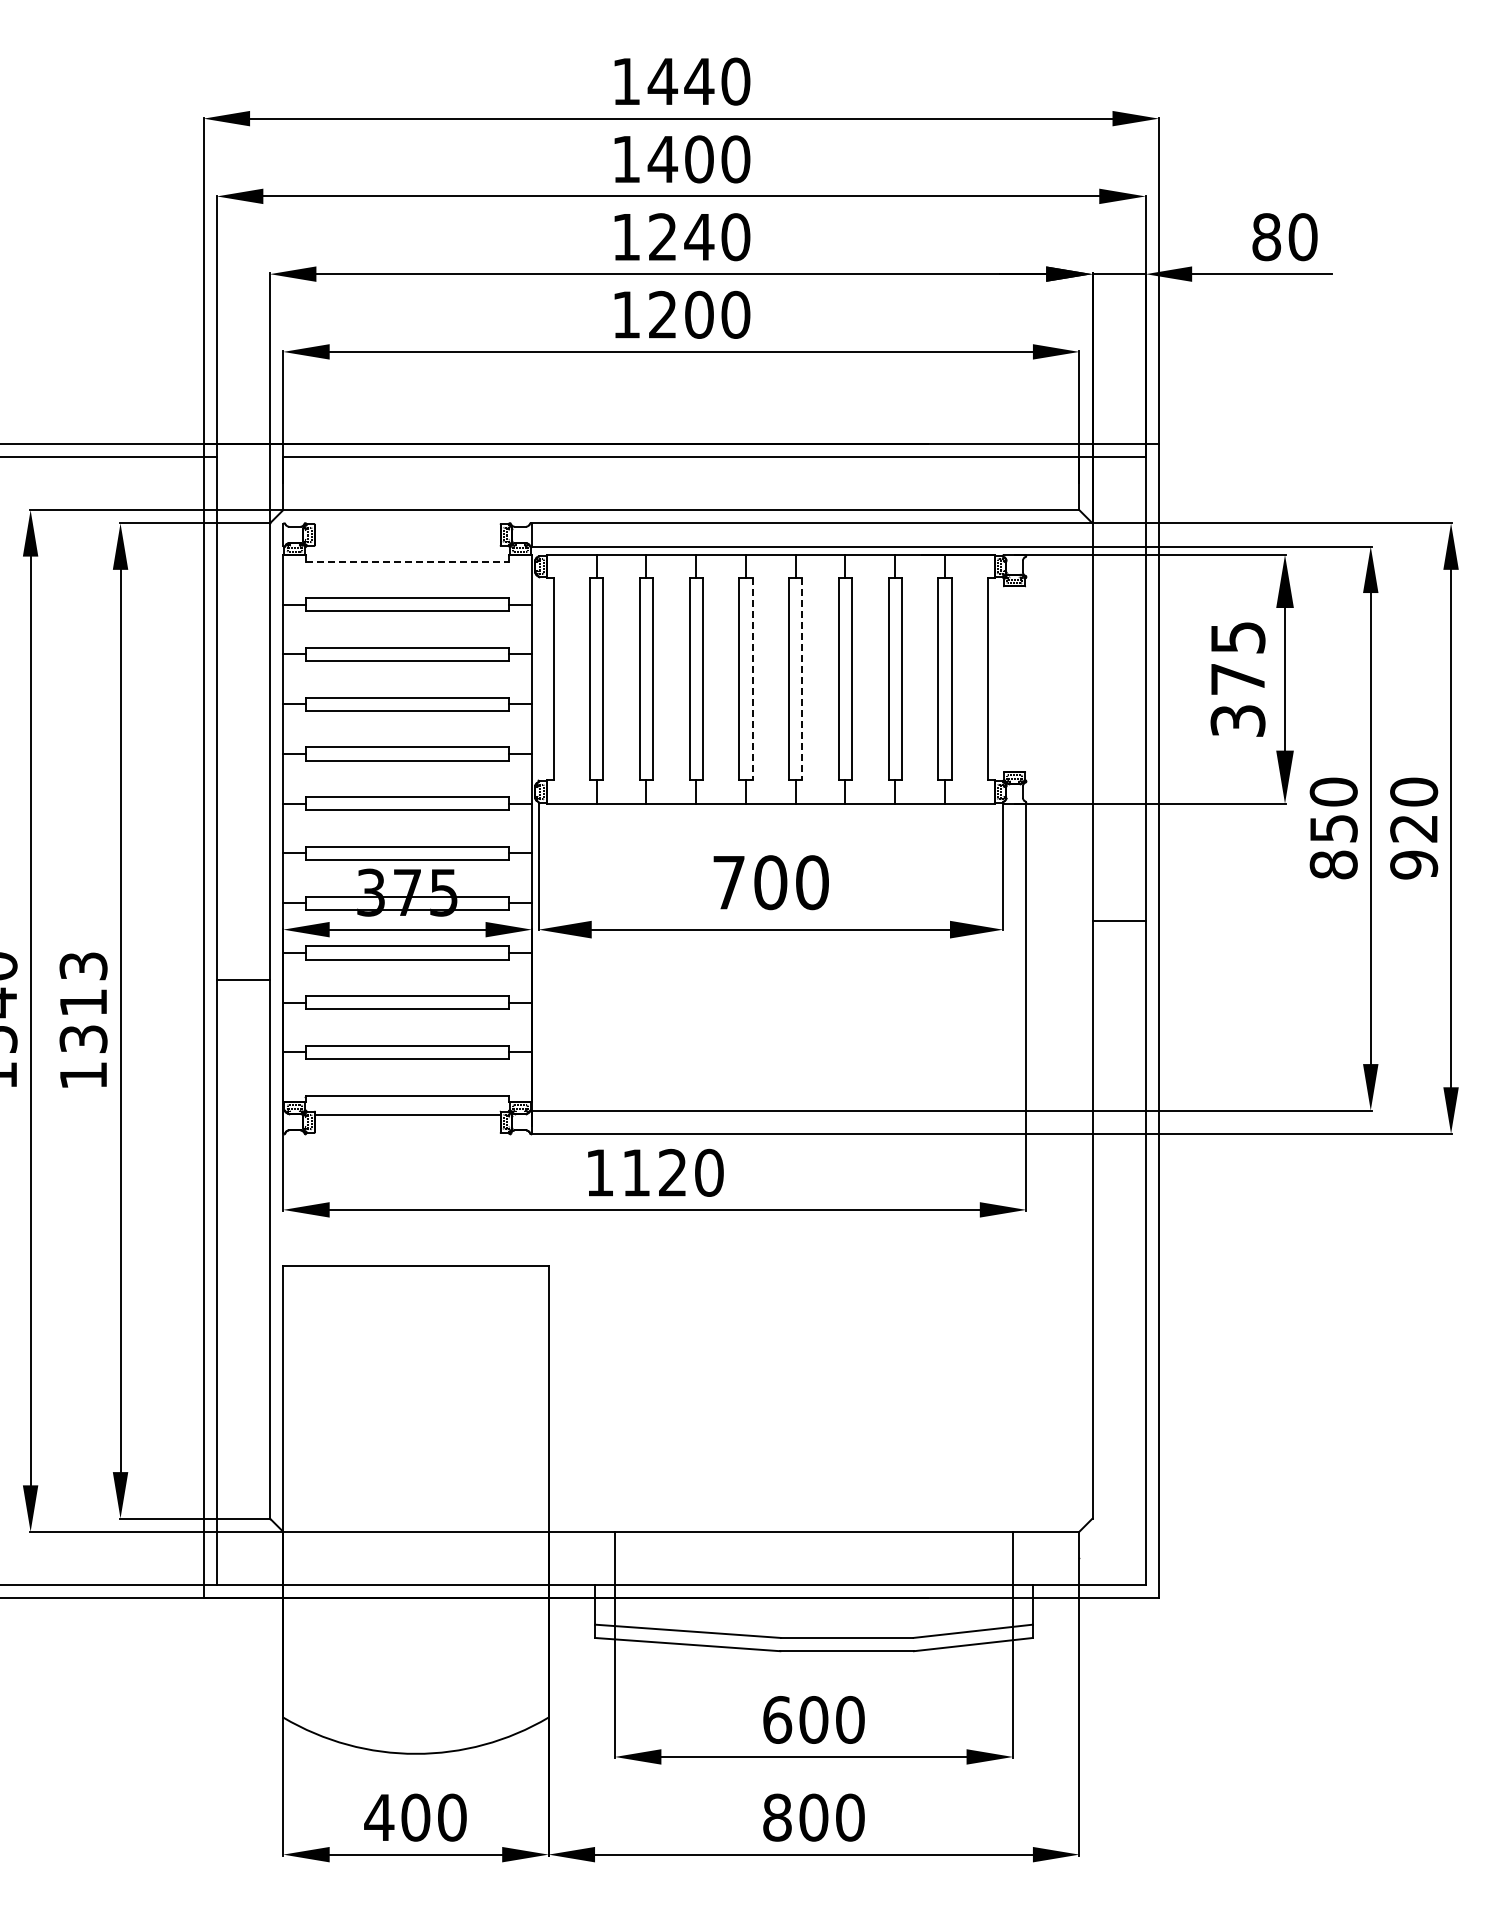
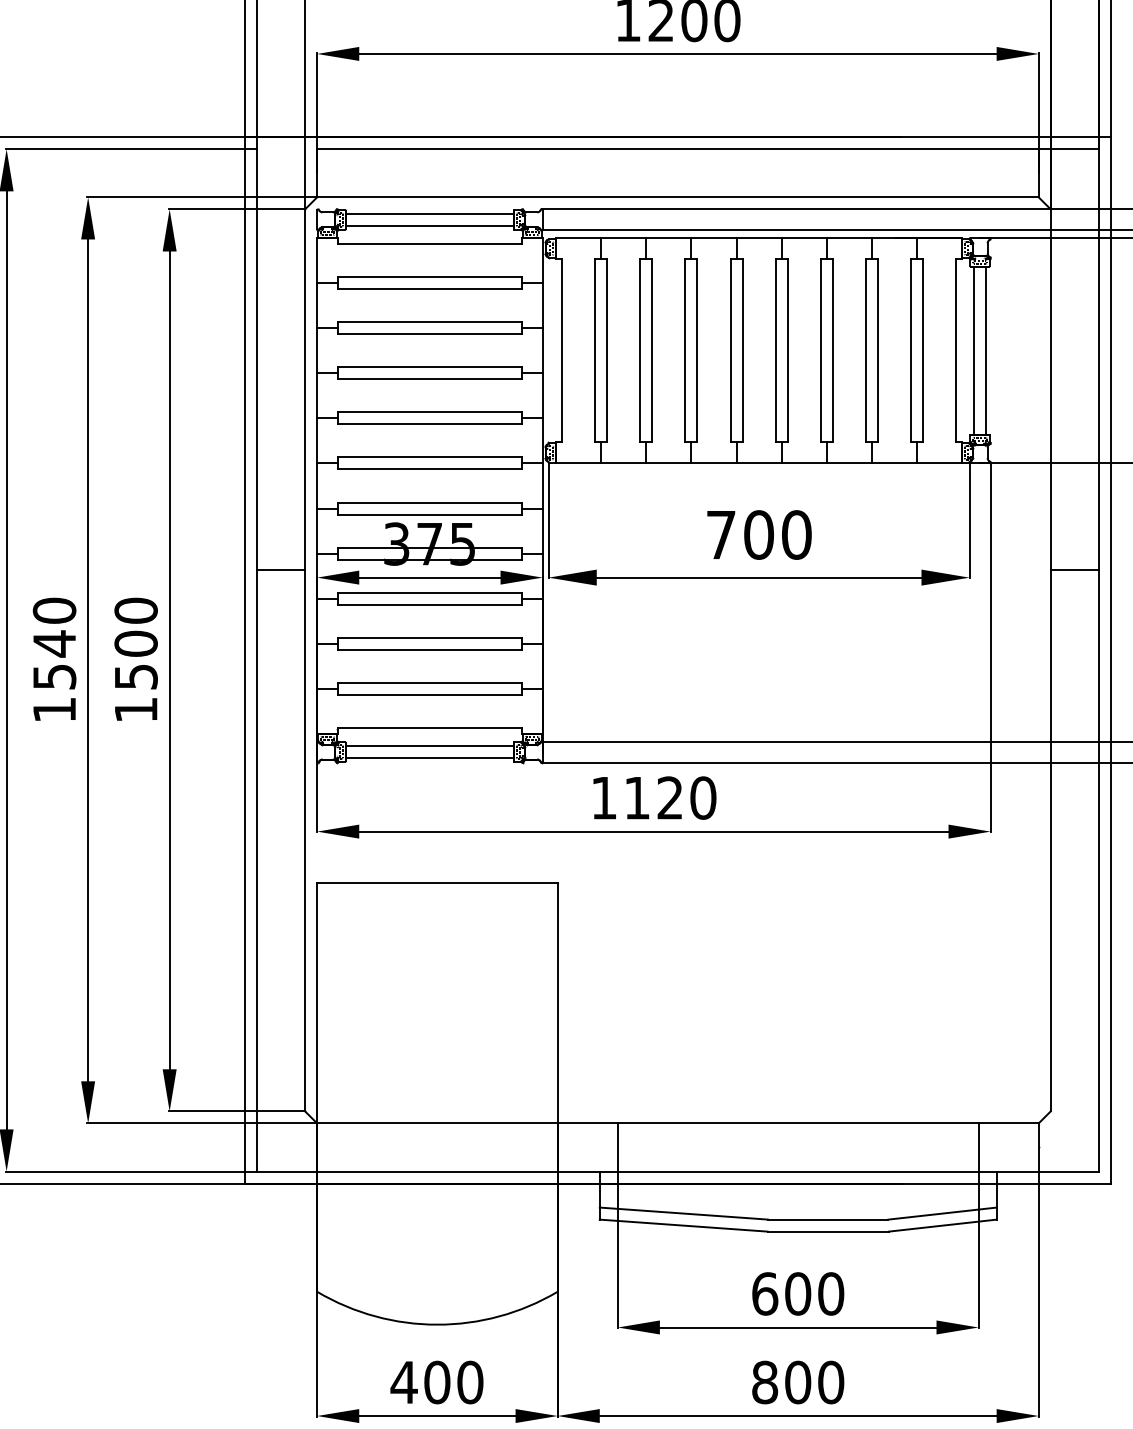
line: (407, 528) -> (429, 214), added
line: (407, 541) -> (429, 225), added
line: (408, 561) -> (430, 243), dashed -> solid
line: (752, 679) -> (742, 350), dashed -> solid
line: (802, 679) -> (787, 350), dashed -> solid
line: (1008, 679) -> (974, 350), added
line: (1021, 679) -> (986, 350), added
line: (242, 980) -> (280, 570), moved
text: (83, 1001) -> (136, 642), 1313 -> 1500
line: (407, 1128) -> (429, 757), added

